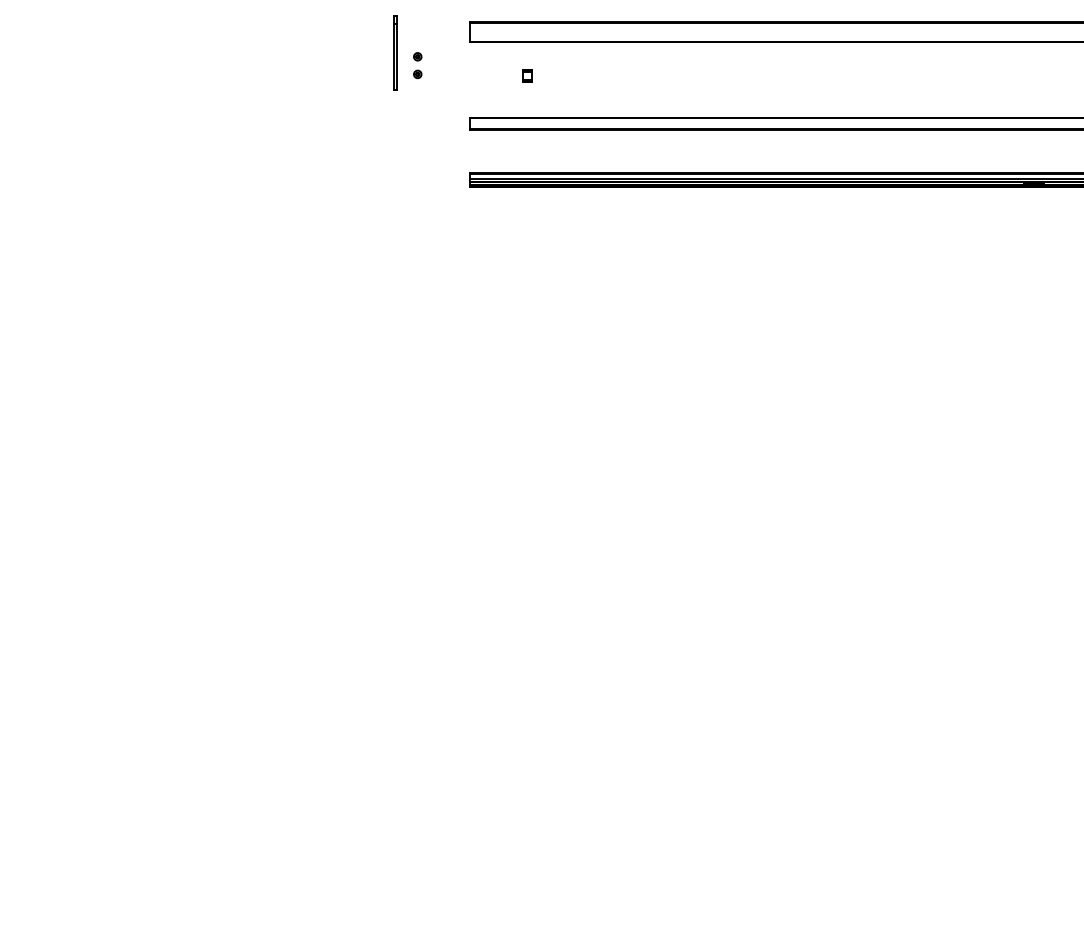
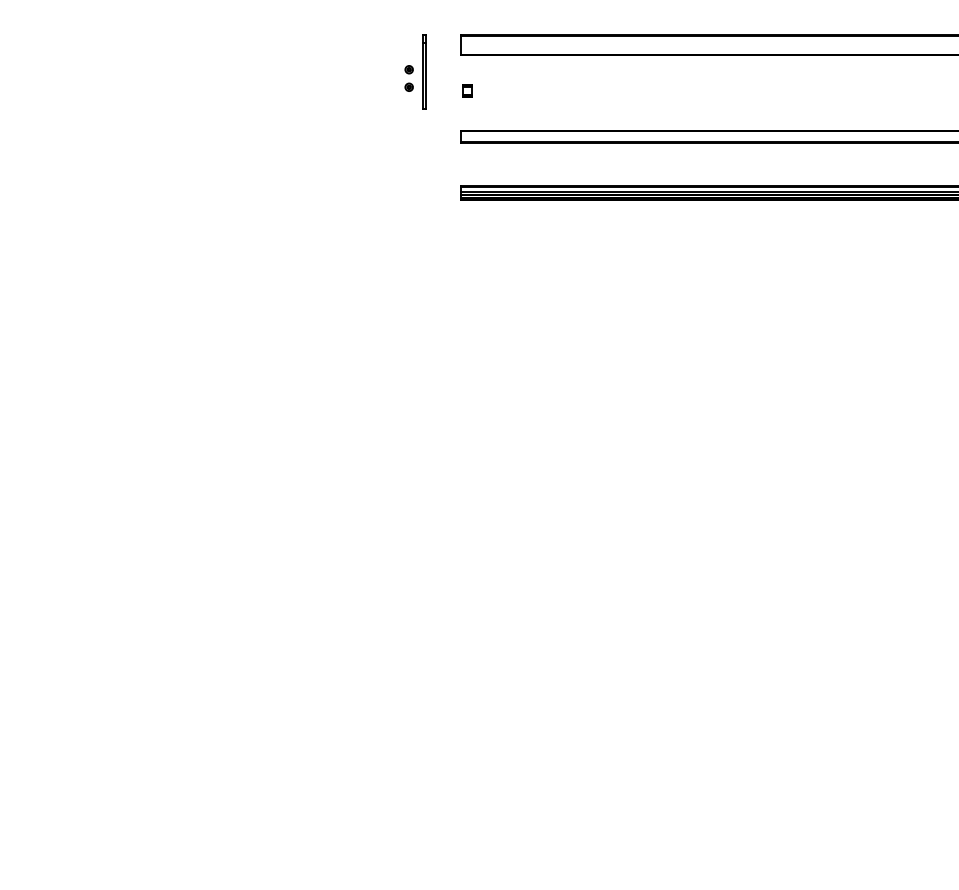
line: (394, 52) -> (423, 71), moved
part: (527, 75) -> (467, 90), moved

